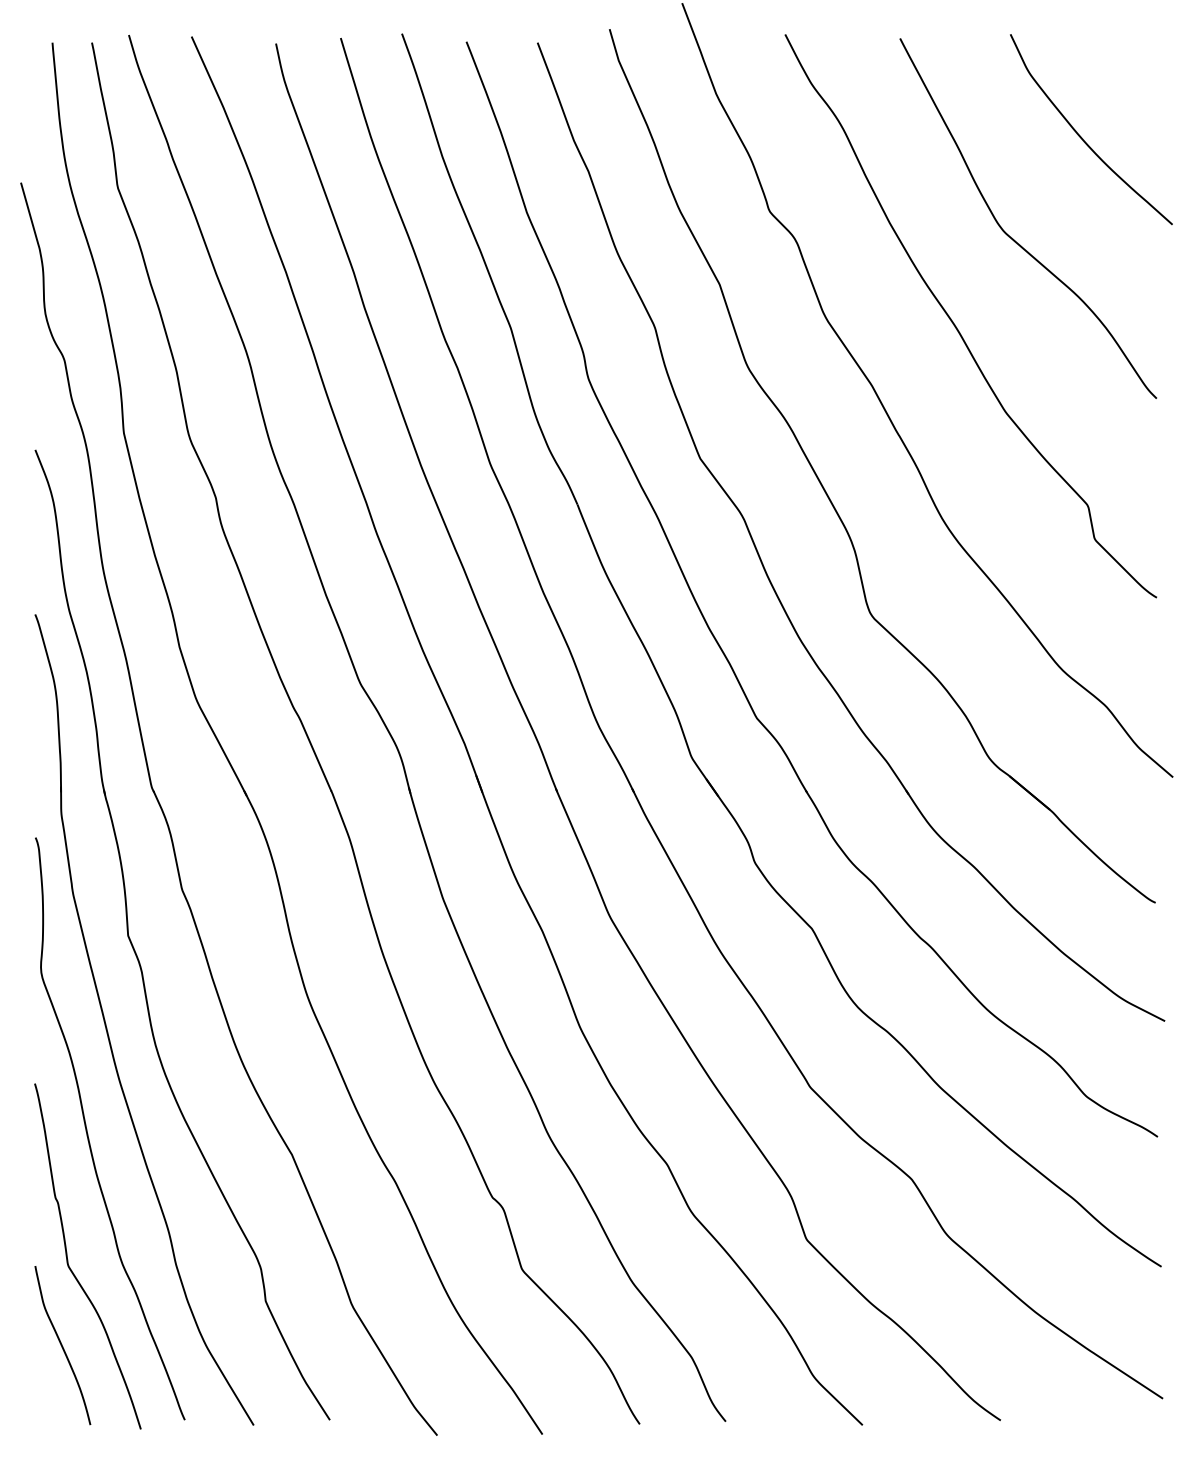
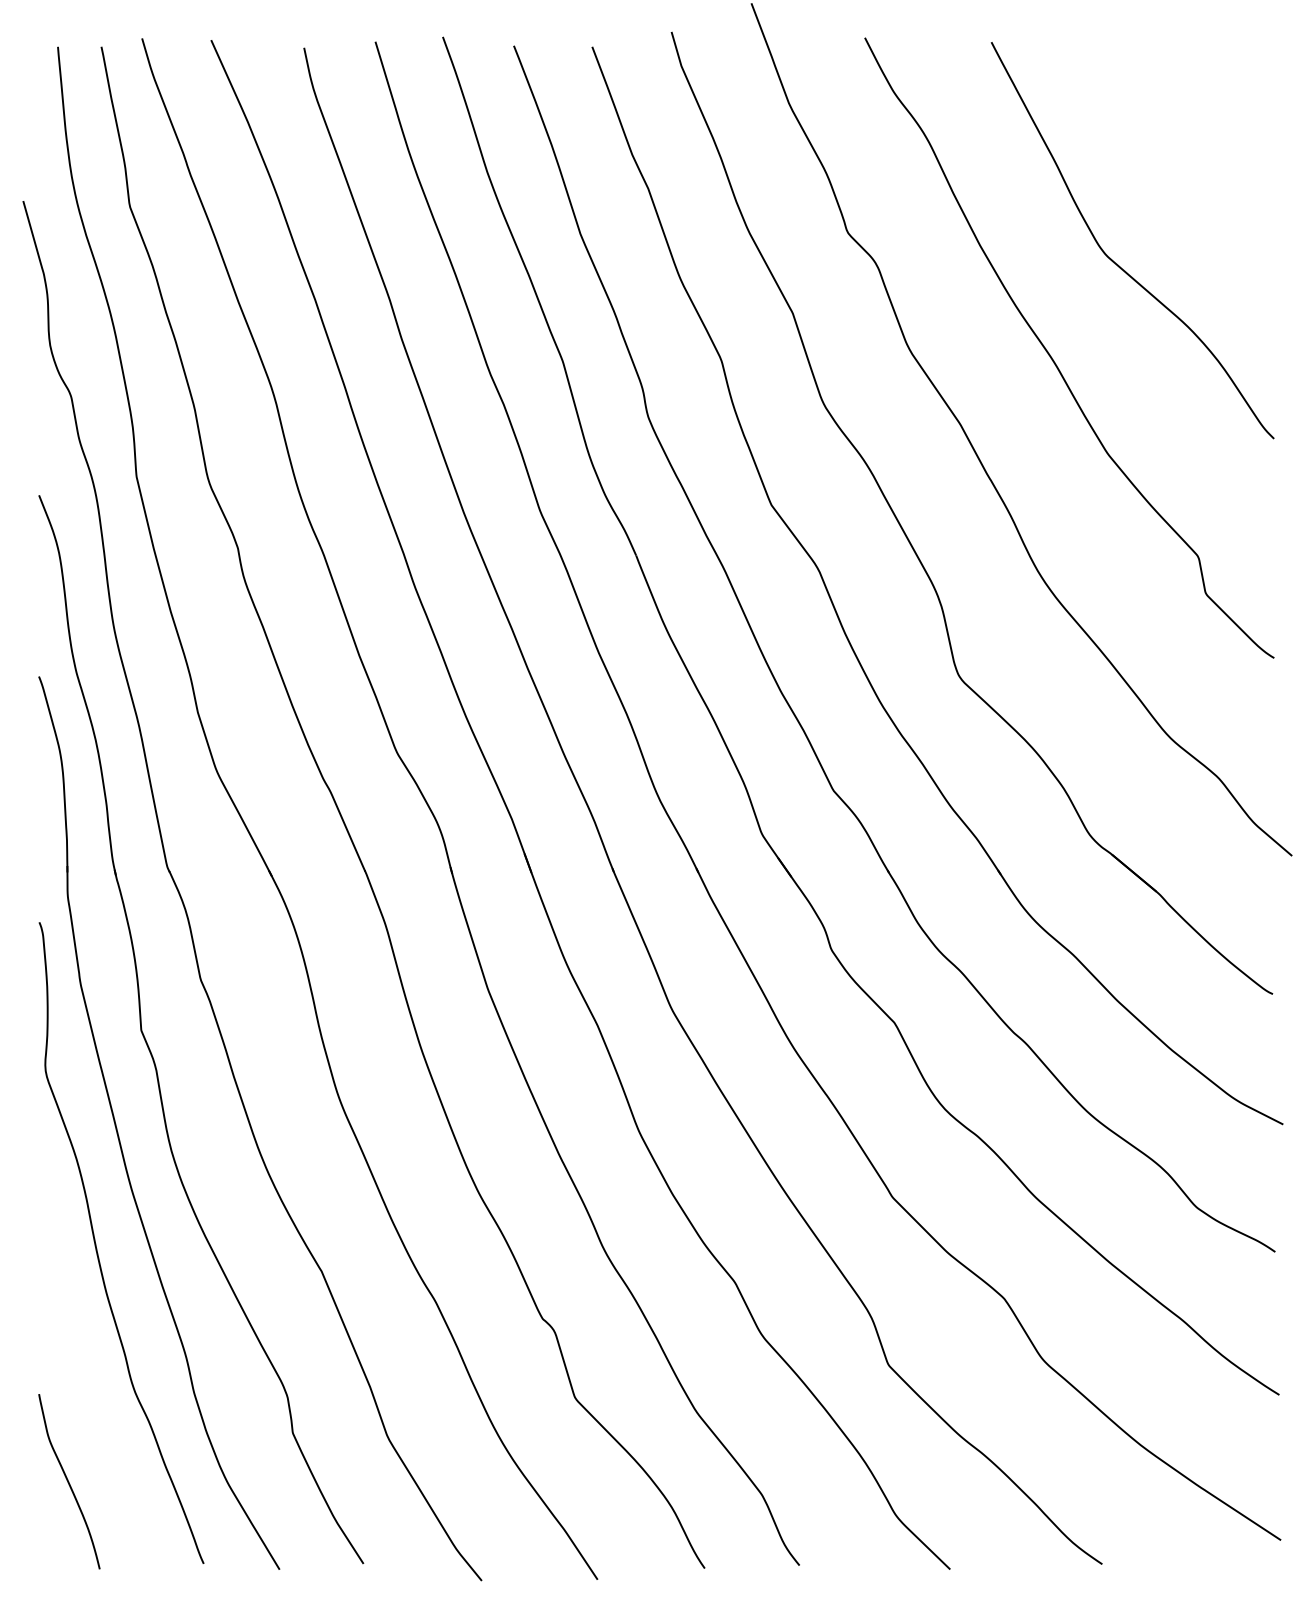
curve: (1081, 136) -> (1191, 150), removed
curve: (68, 1260) -> (75, 1387), removed

